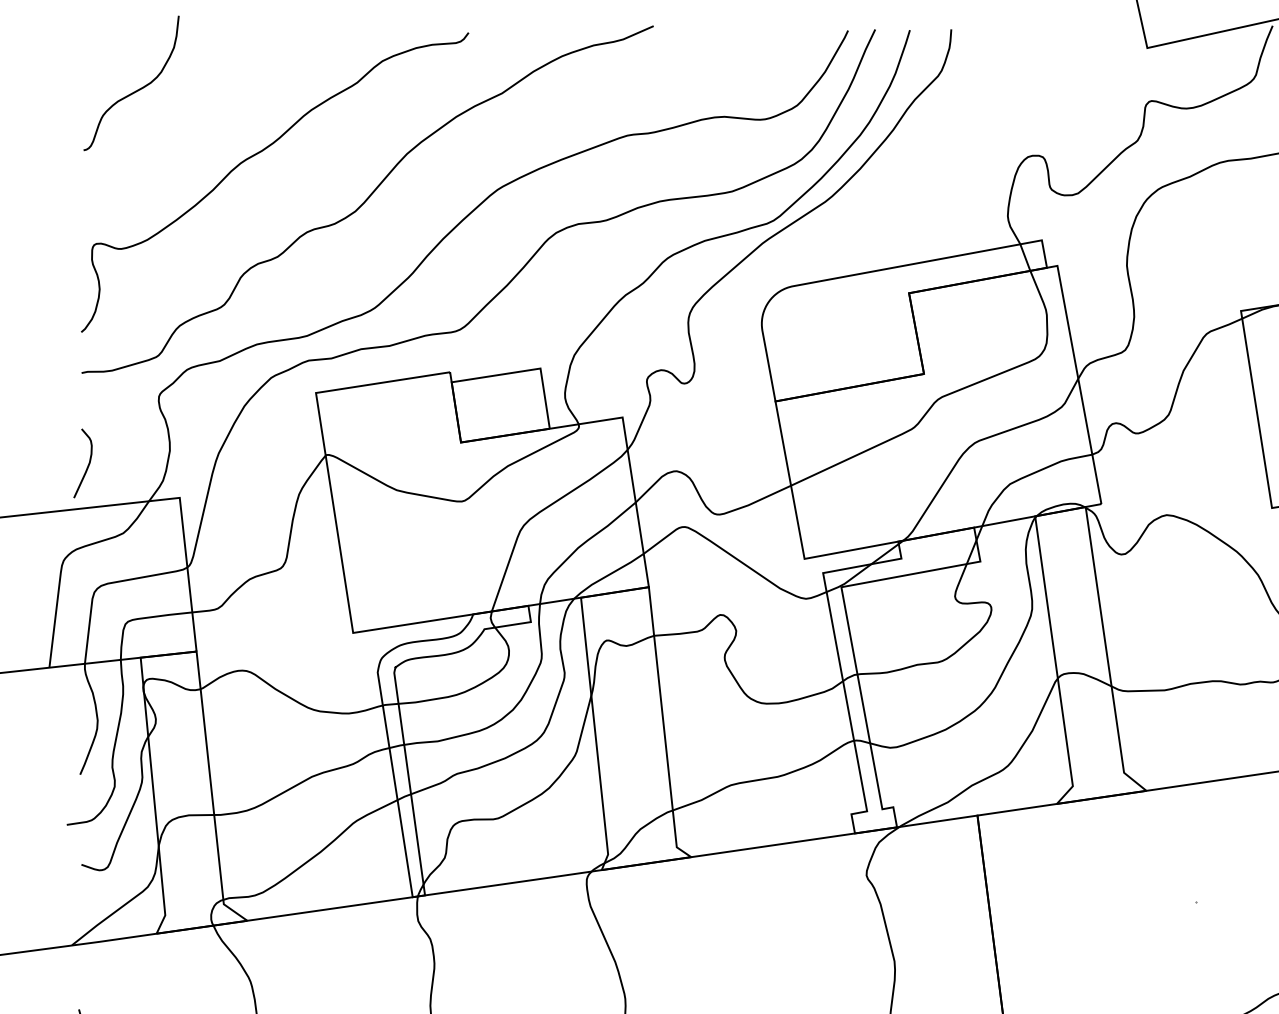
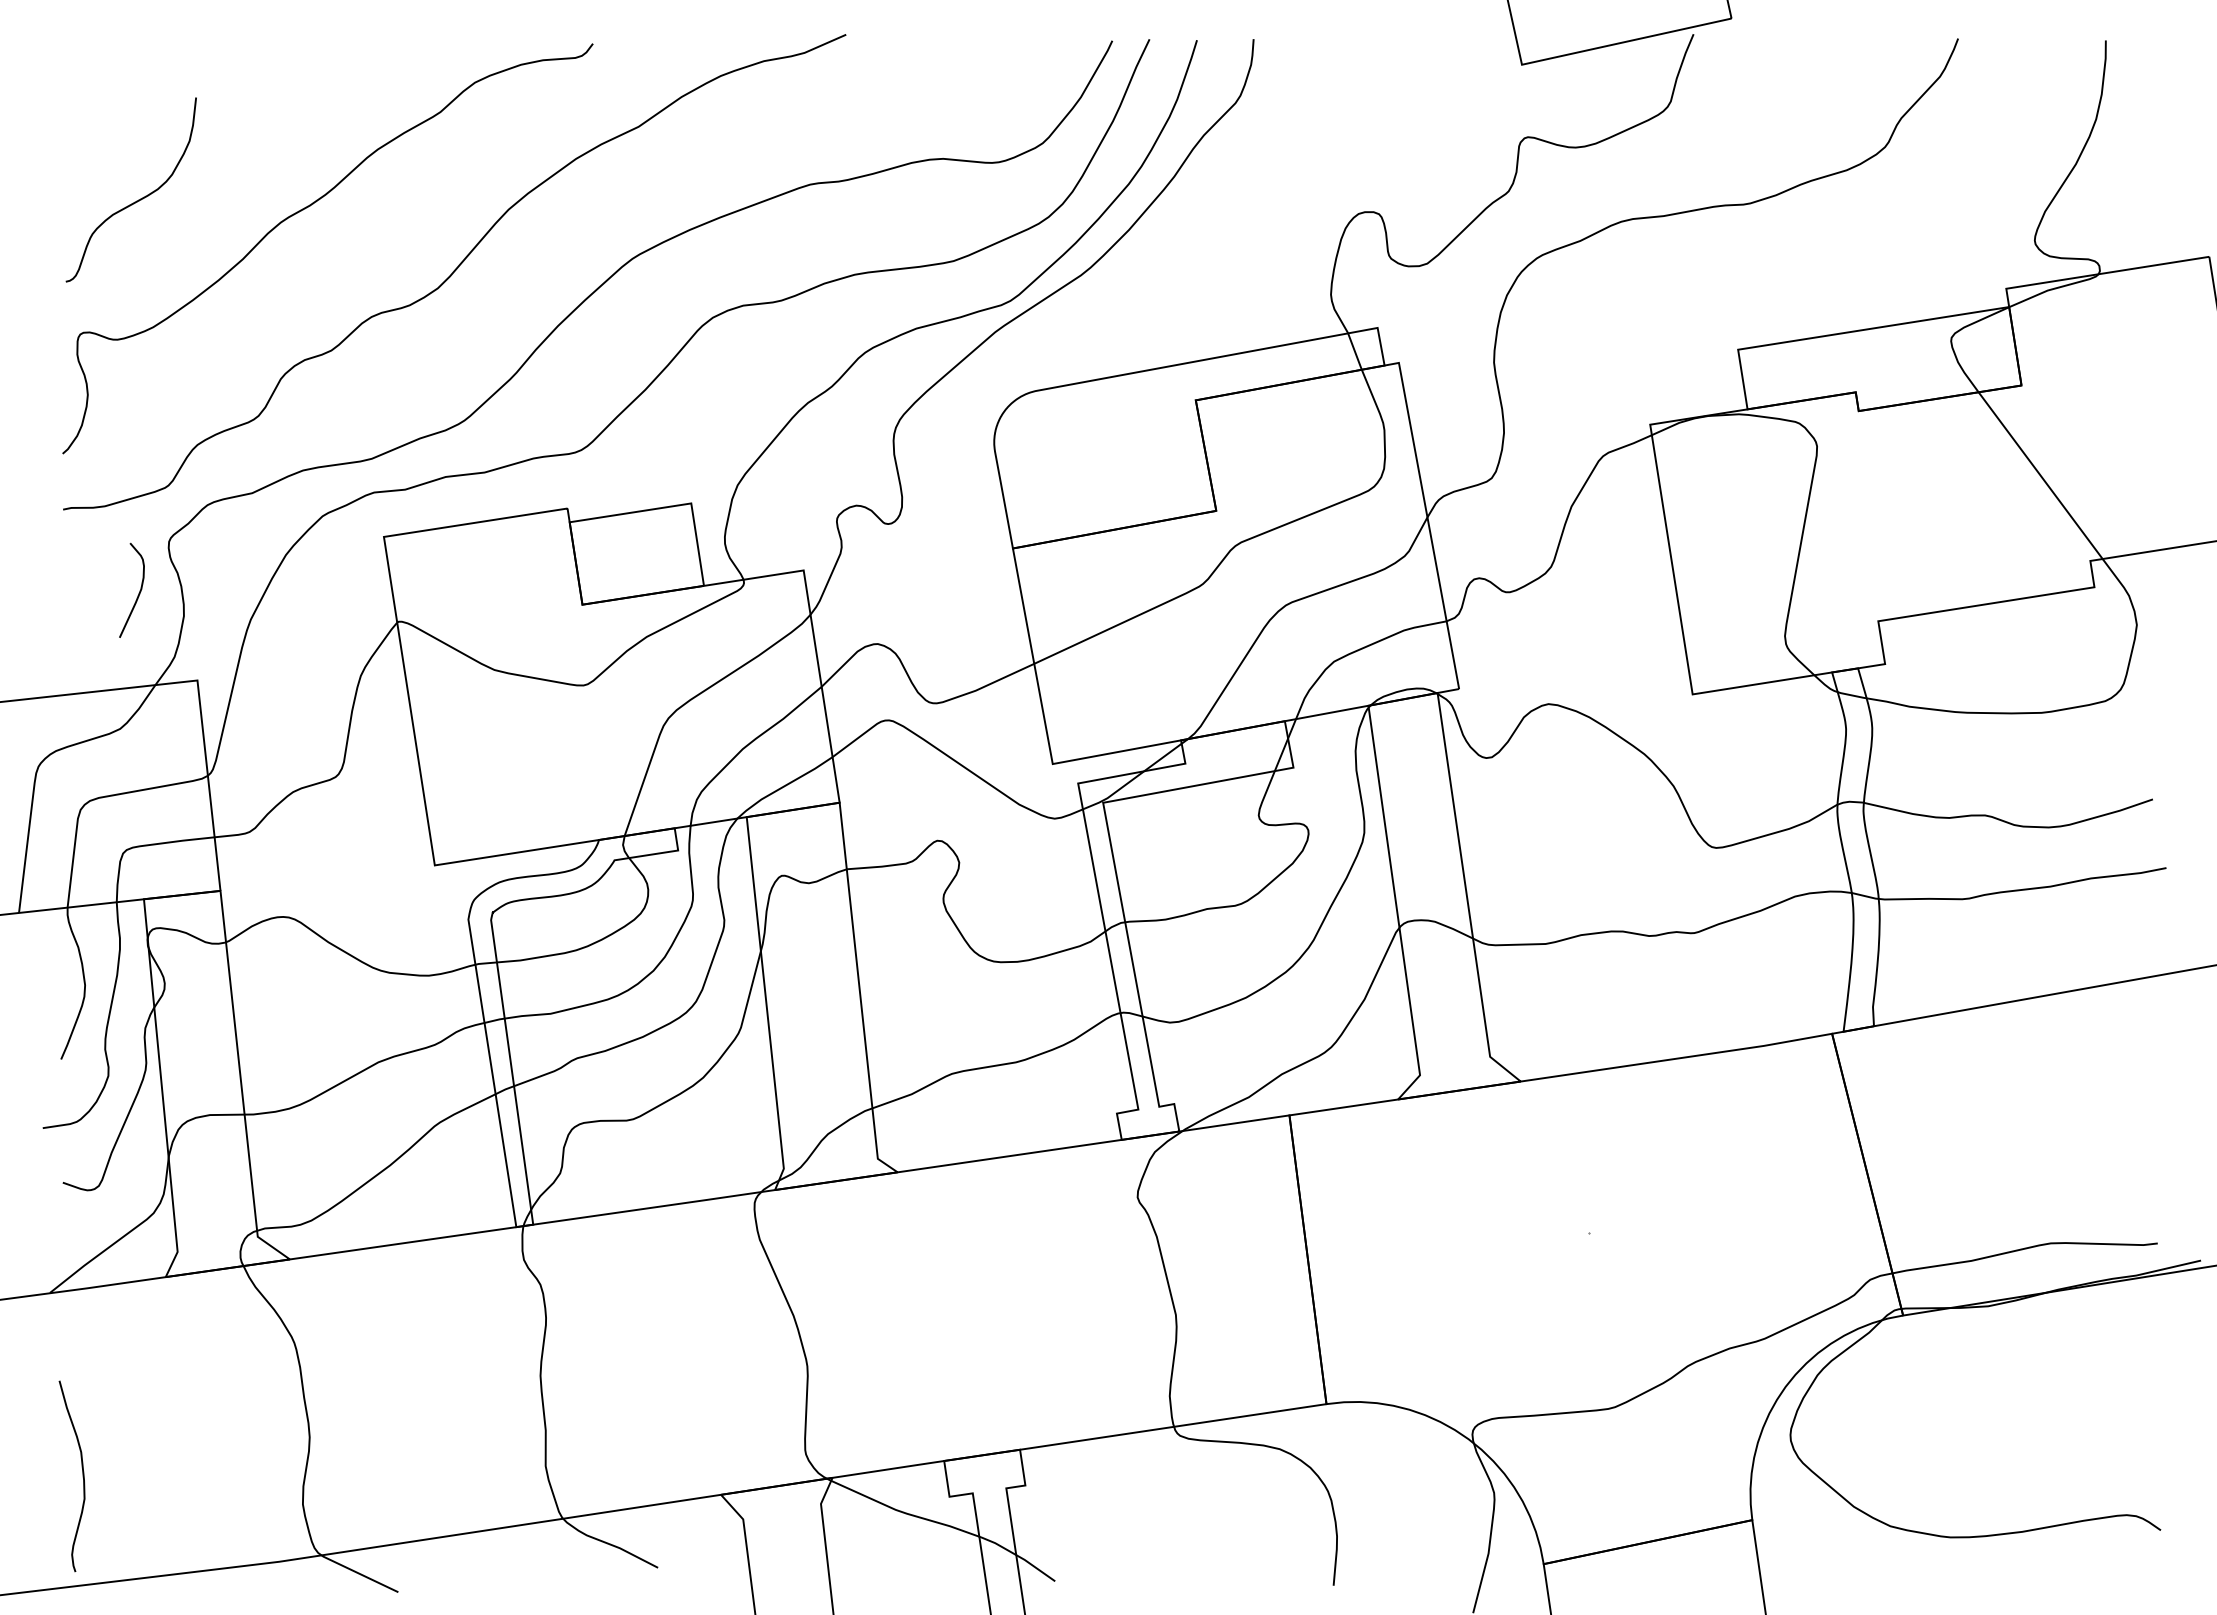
curve: (135, 90) -> (136, 200), moved
curve: (88, 463) -> (139, 590), moved

